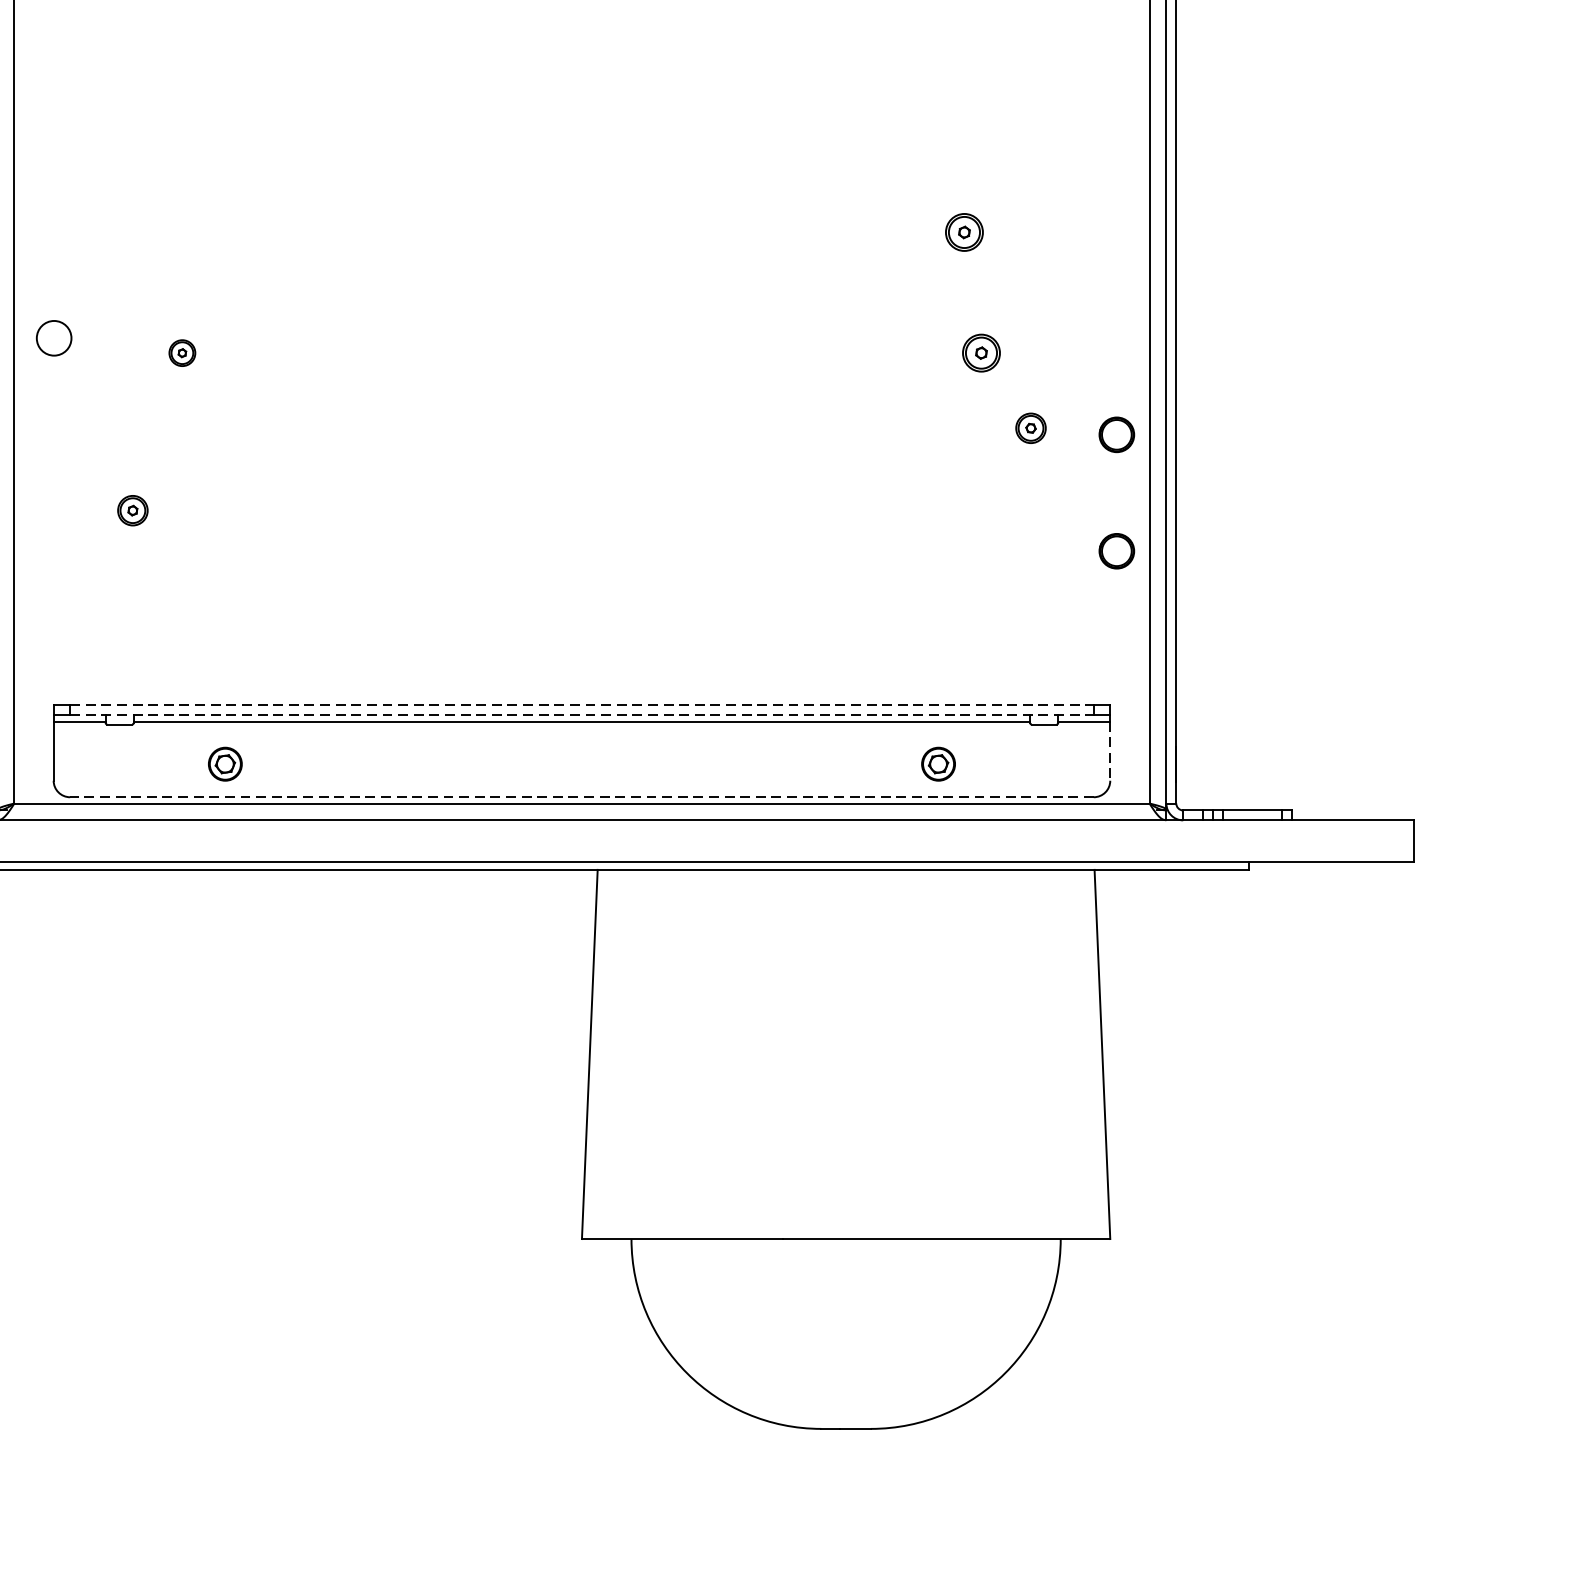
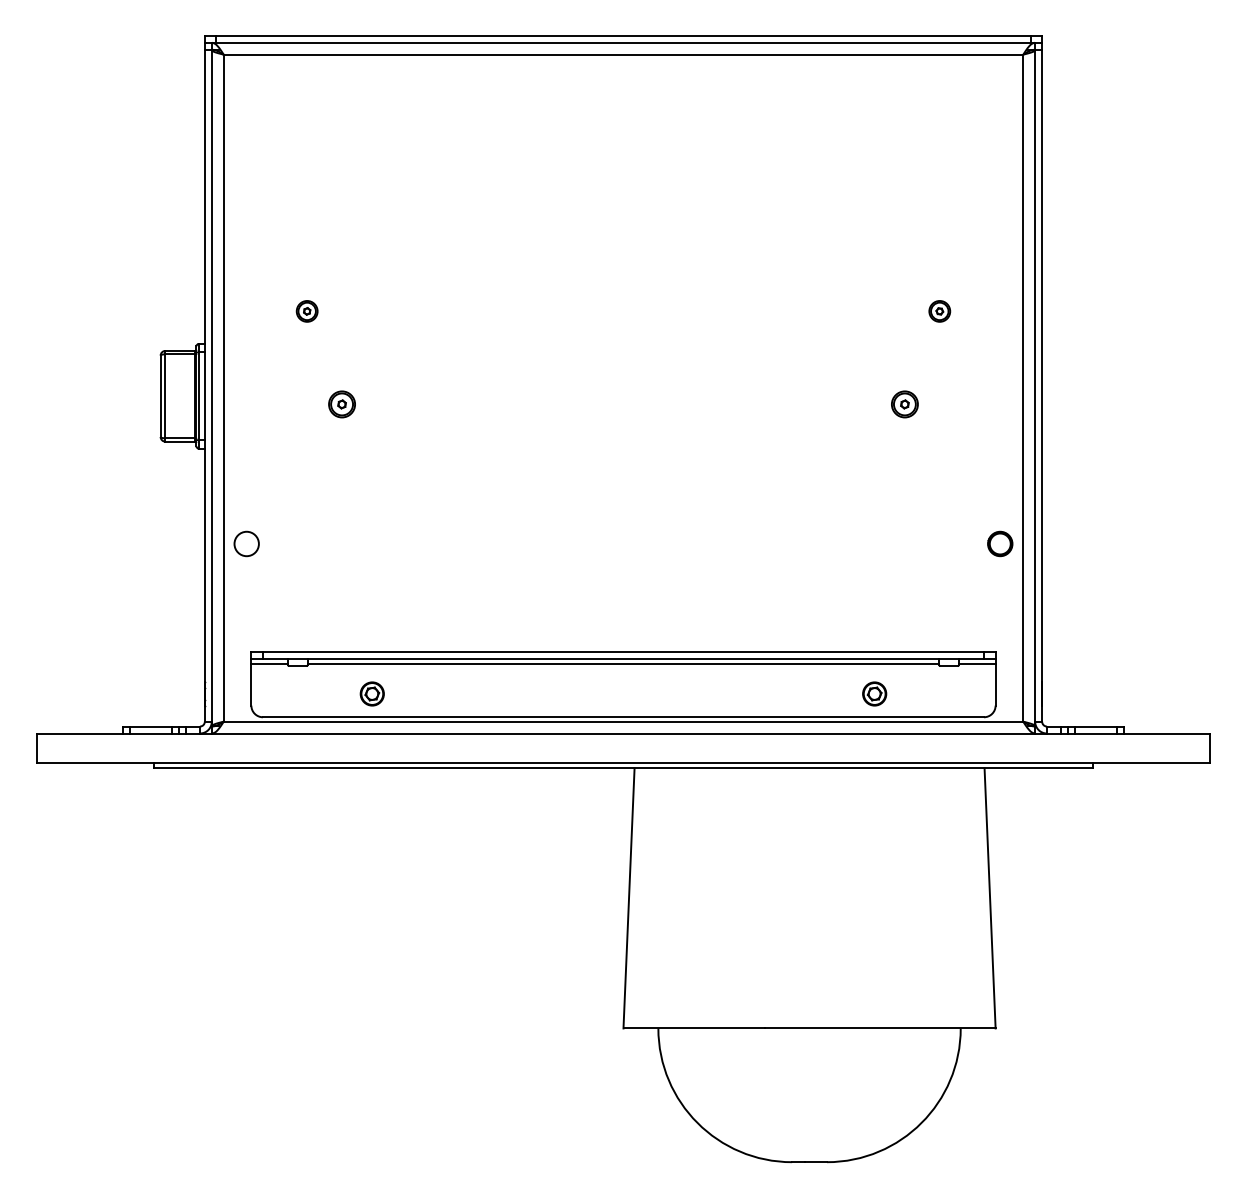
part: (963, 232) -> (892, 319), removed
circle: (53, 337) -> (246, 543), moved
part: (181, 353) -> (341, 404), size x1.43
part: (1030, 428) -> (939, 311), moved
part: (1117, 434) -> (1000, 461), removed
part: (131, 510) -> (306, 311), moved
line: (581, 705) -> (623, 652), dashed -> solid
line: (581, 715) -> (623, 659), dashed -> solid
line: (1110, 750) -> (995, 684), dashed -> solid
line: (581, 797) -> (623, 717), dashed -> solid

